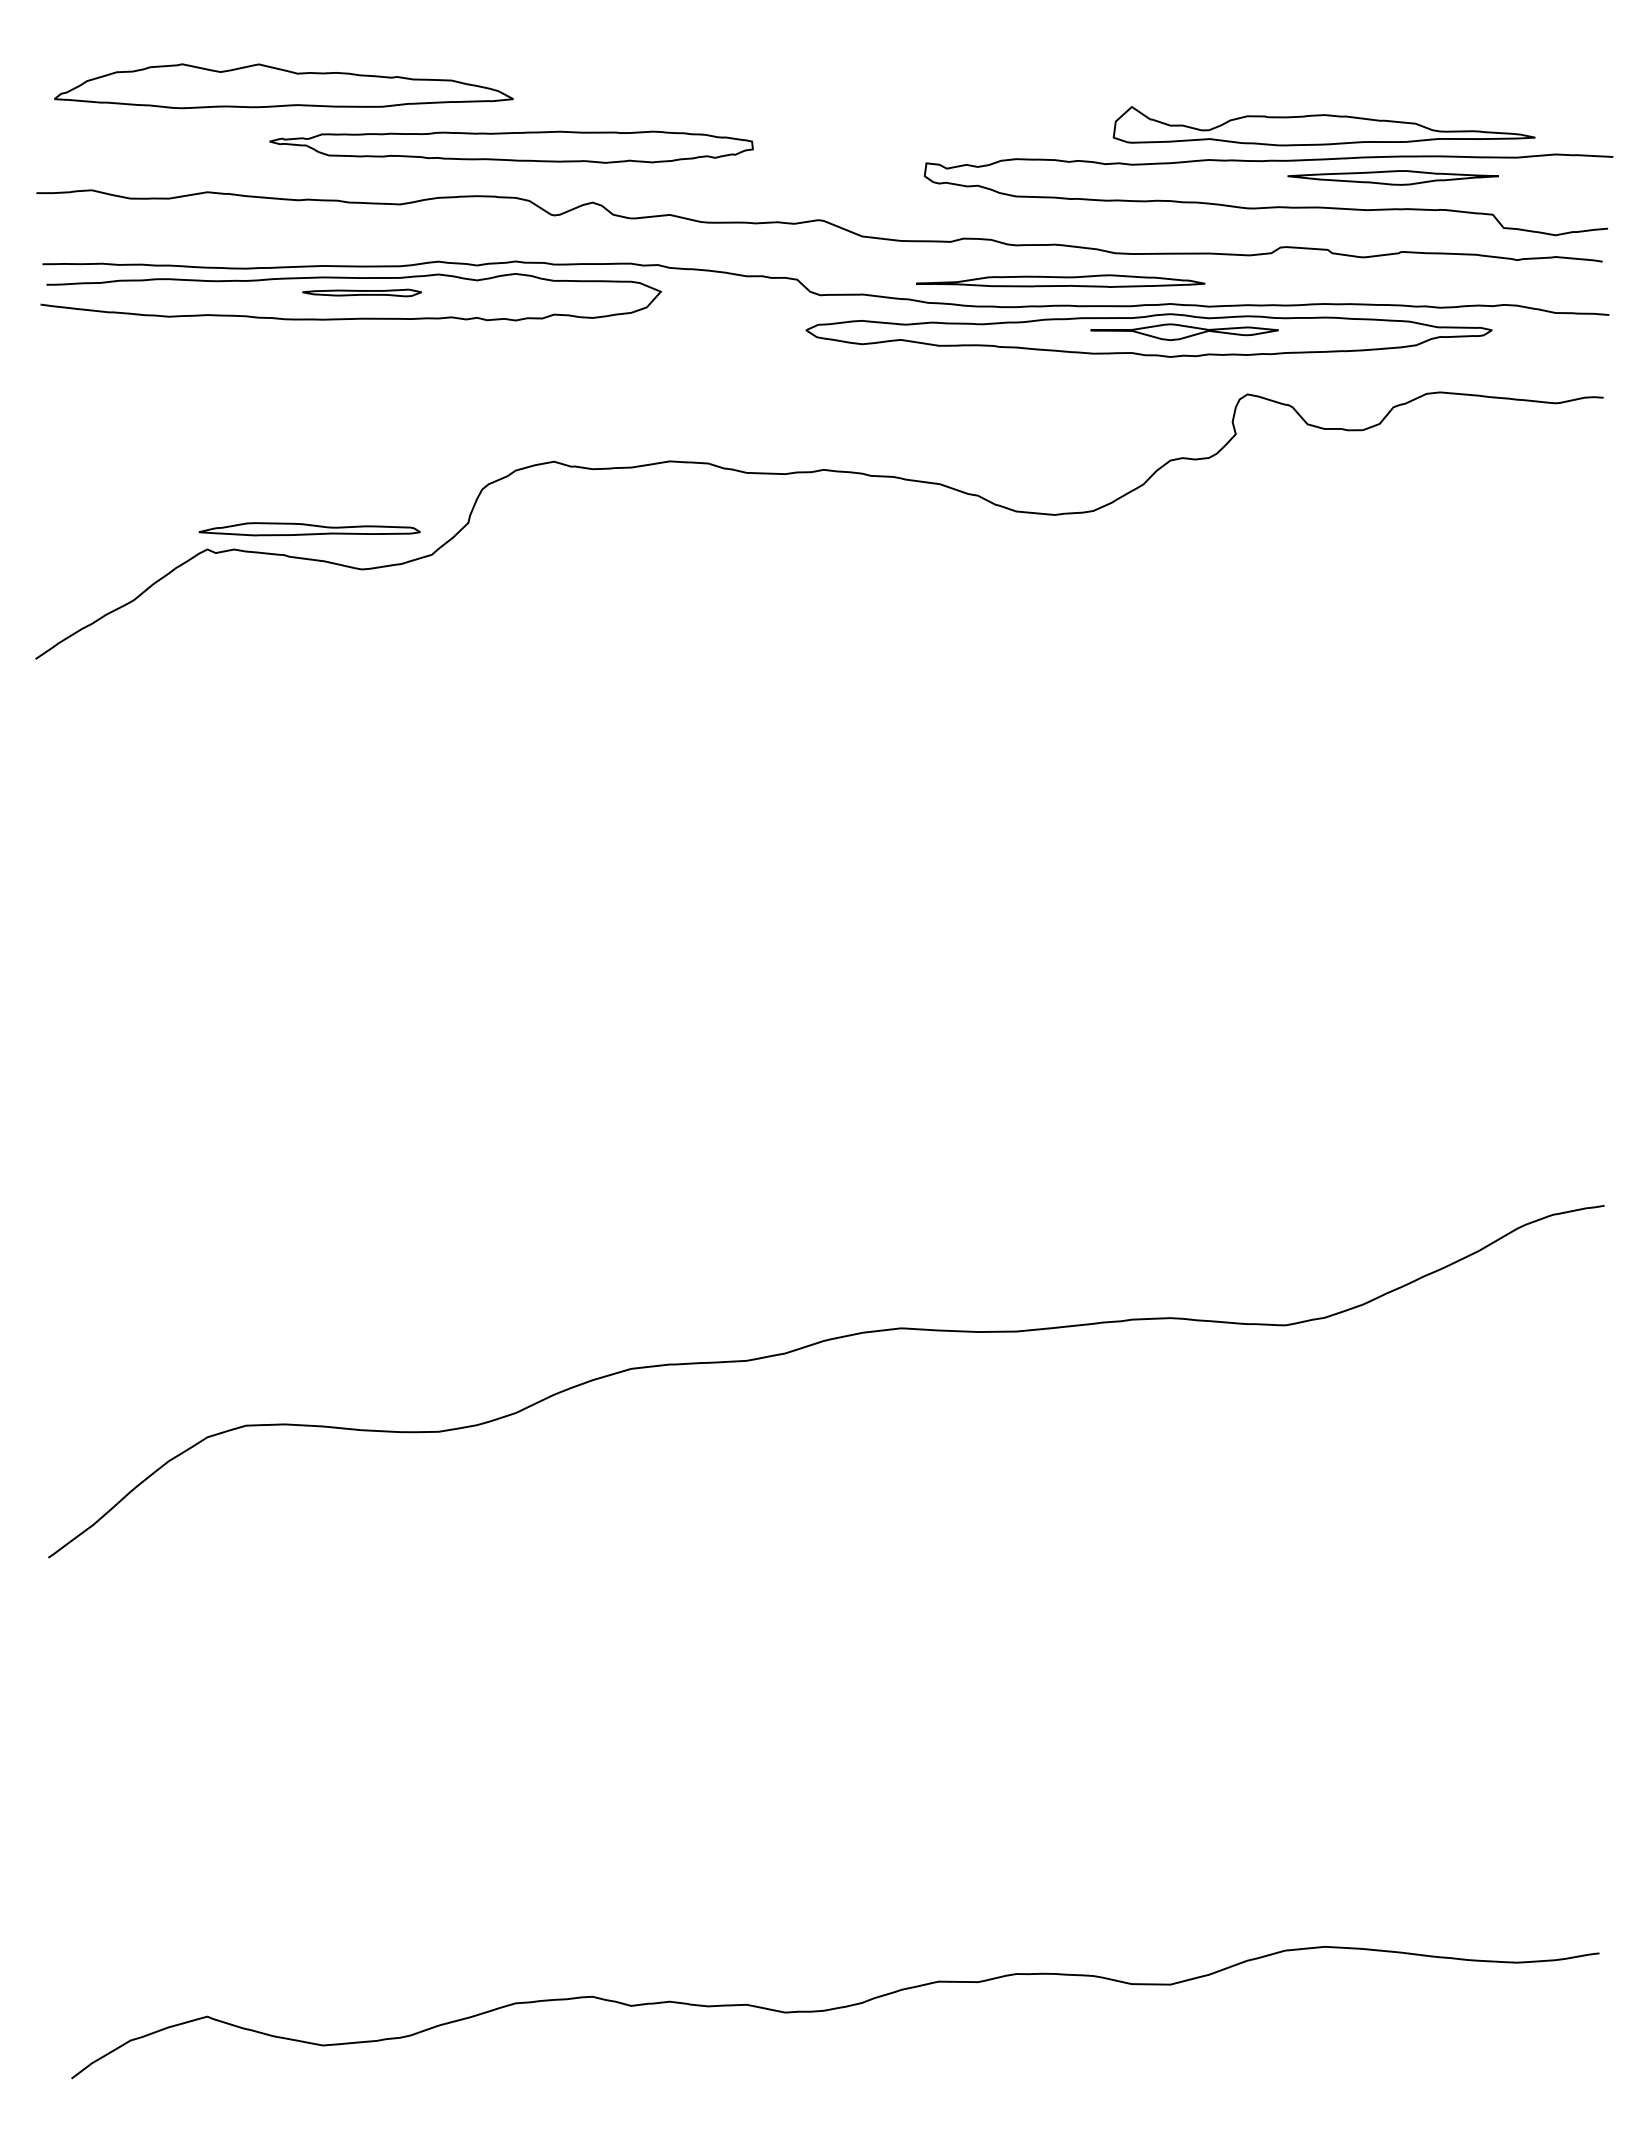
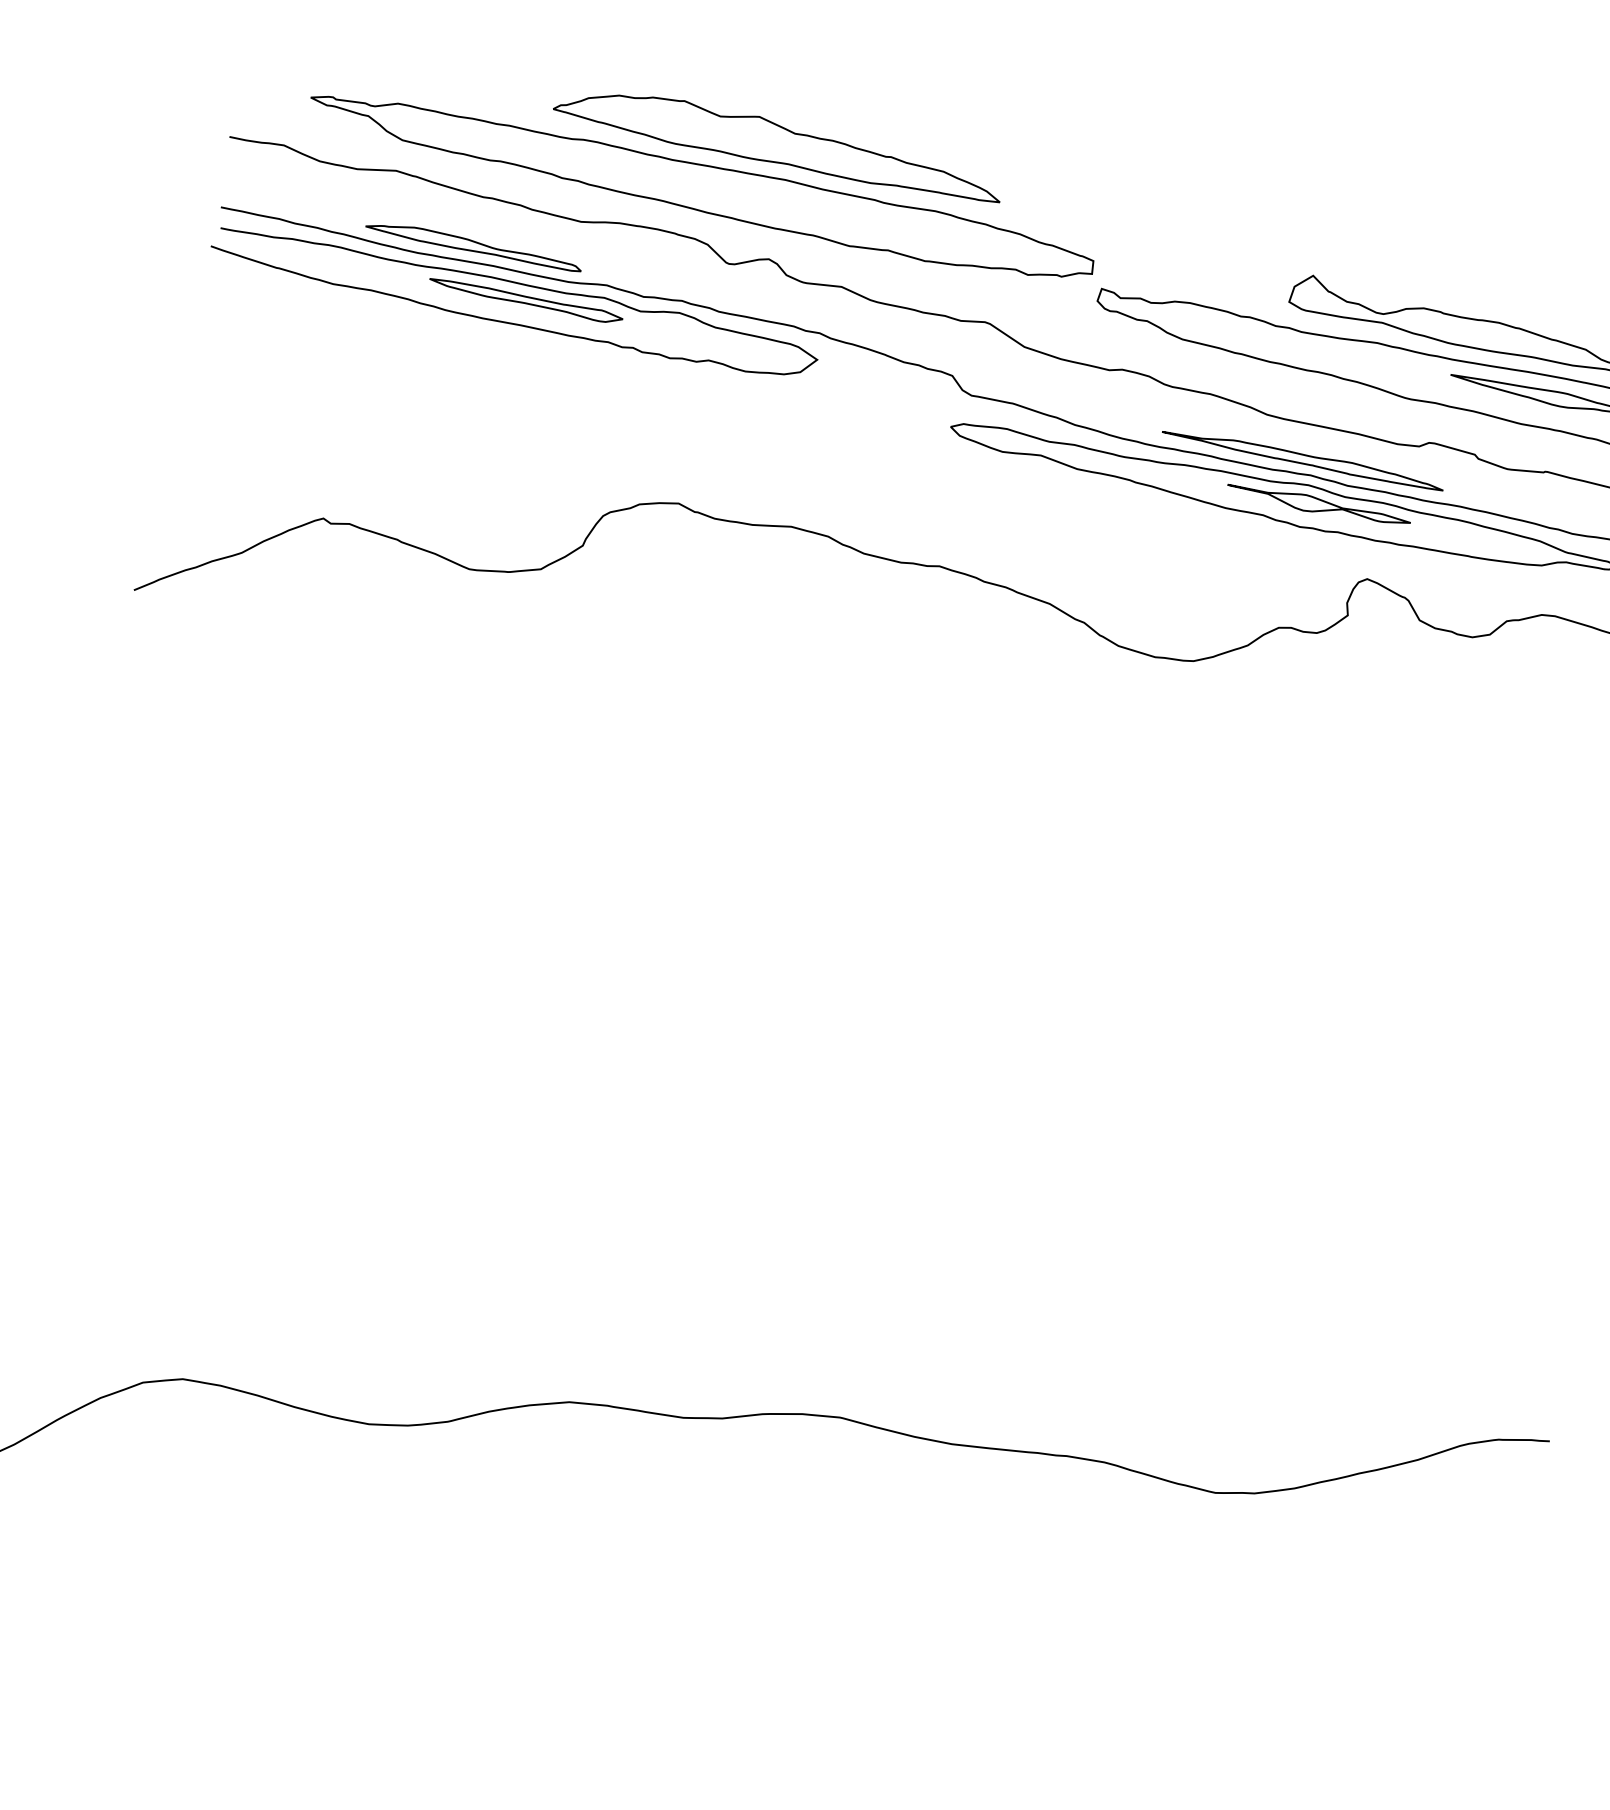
part: (283, 86) -> (778, 143), moved
part: (511, 147) -> (701, 189), size x1.67
part: (1060, 280) -> (1303, 458), moved
part: (361, 292) -> (525, 299), size x1.67
part: (309, 529) -> (473, 246), moved

